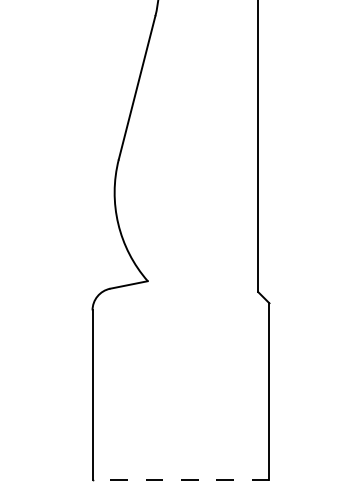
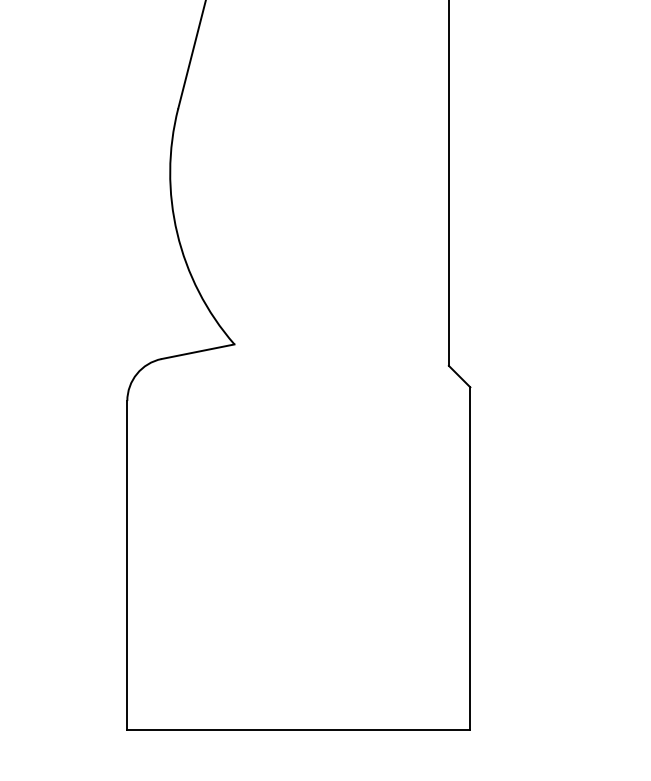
line: (180, 480) -> (297, 730), dashed -> solid

